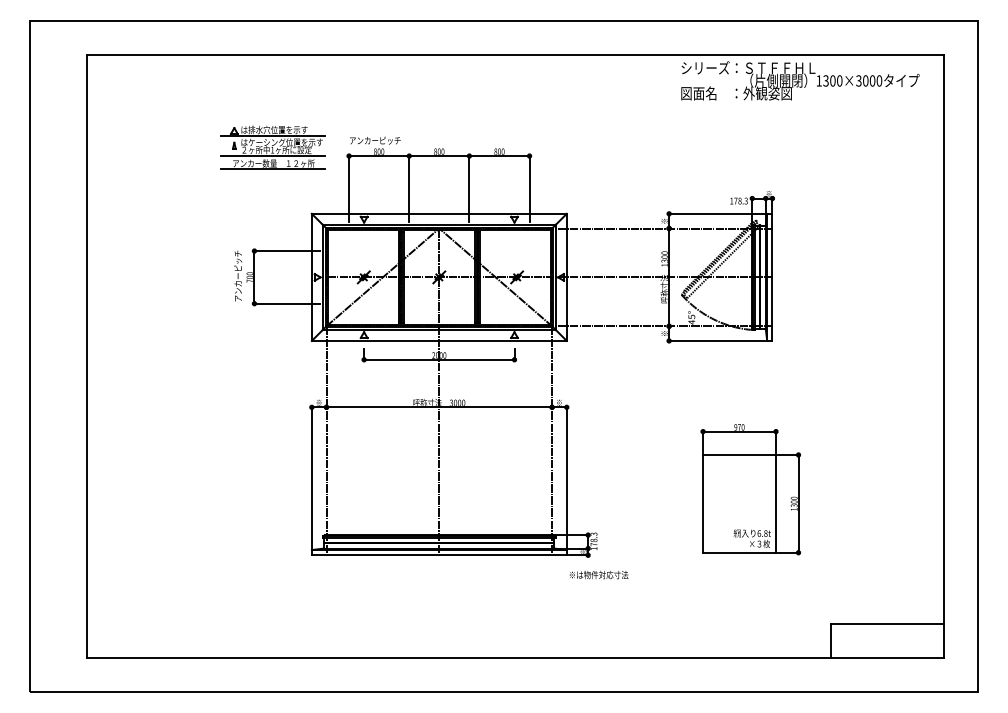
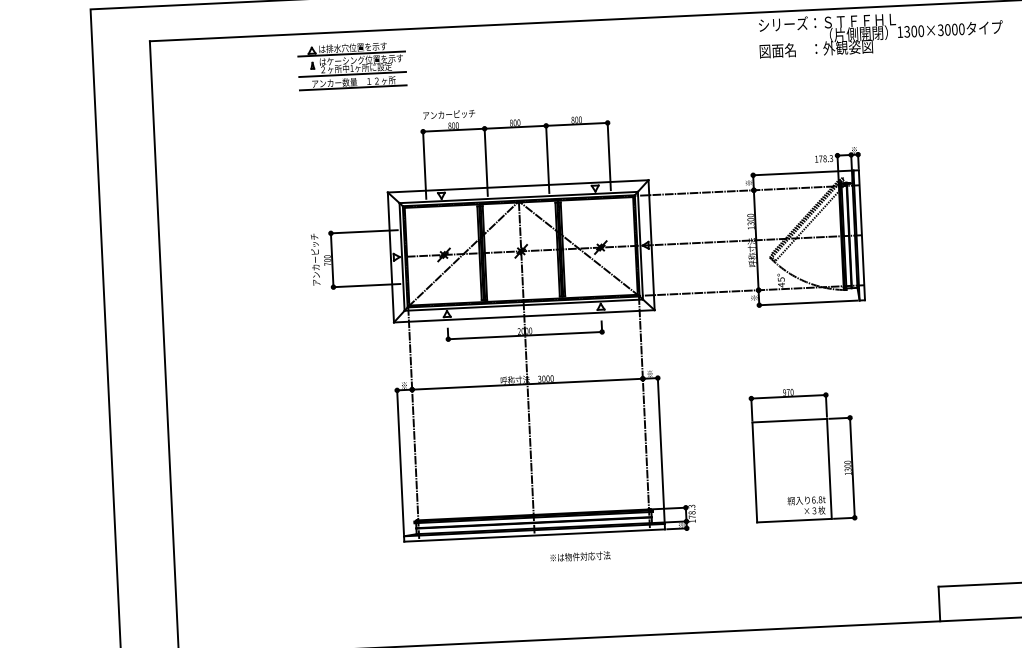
part: (272, 147) -> (351, 65), moved
part: (750, 489) -> (802, 455), moved
text: (599, 575) -> (580, 557), moved

